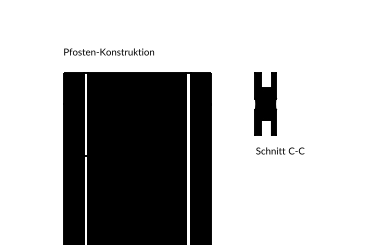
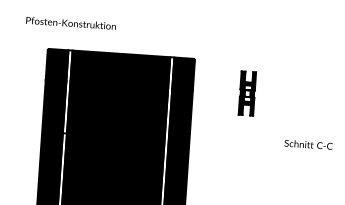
text: (108, 51) -> (70, 22), moved
part: (265, 103) -> (247, 93), size x0.7
text: (280, 150) -> (308, 144), moved

